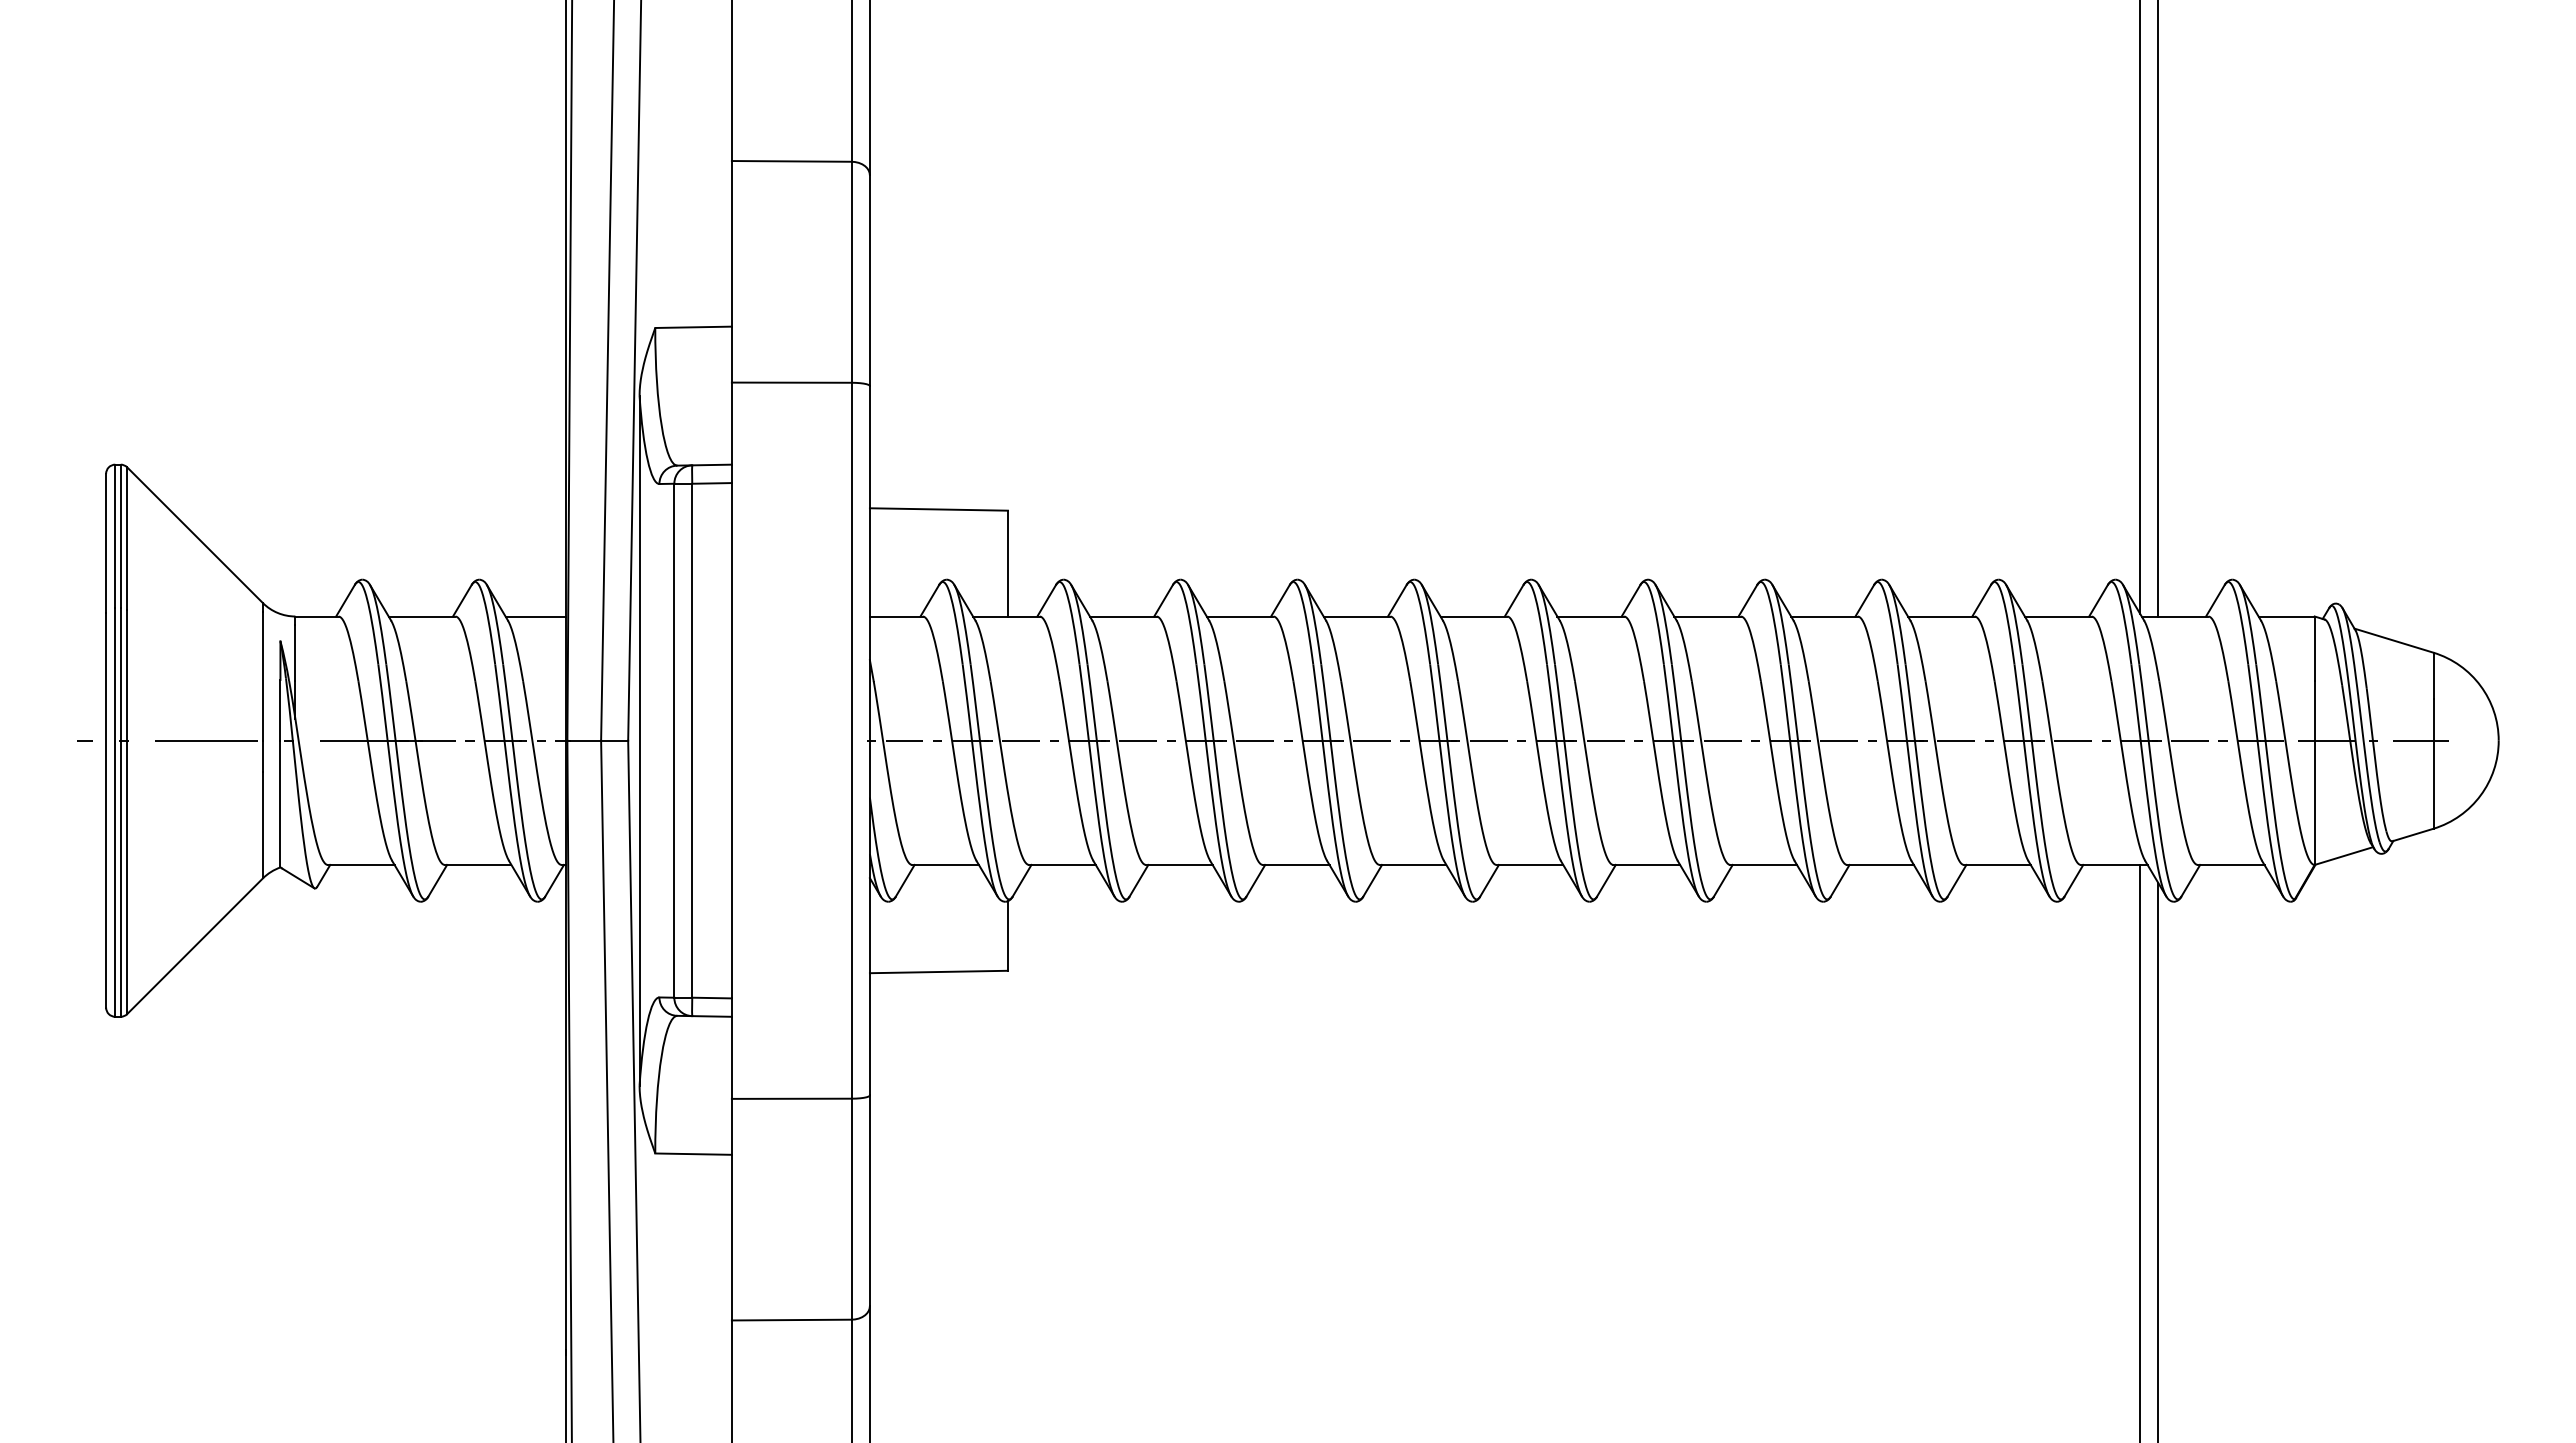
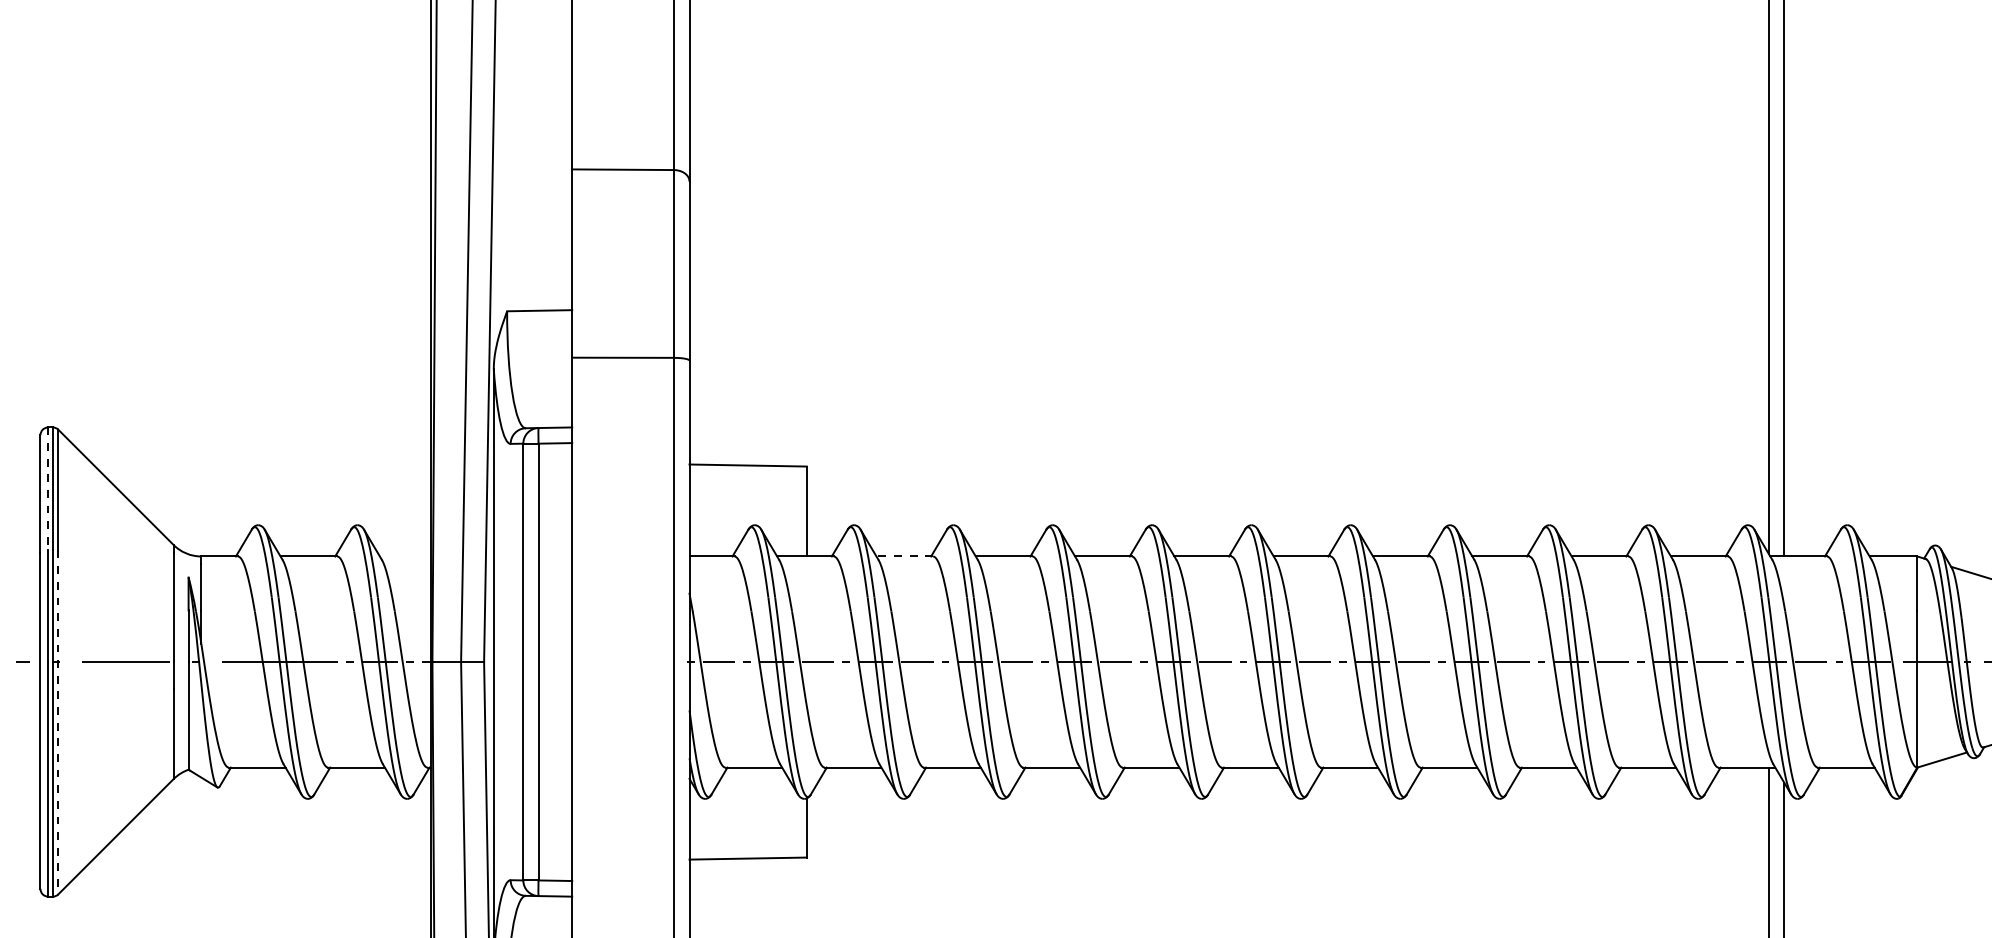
line: (115, 536) -> (48, 488), solid -> dashed
line: (535, 616) -> (405, 556), removed
line: (1122, 616) -> (904, 556), solid -> dashed
line: (127, 812) -> (58, 723), solid -> dashed

